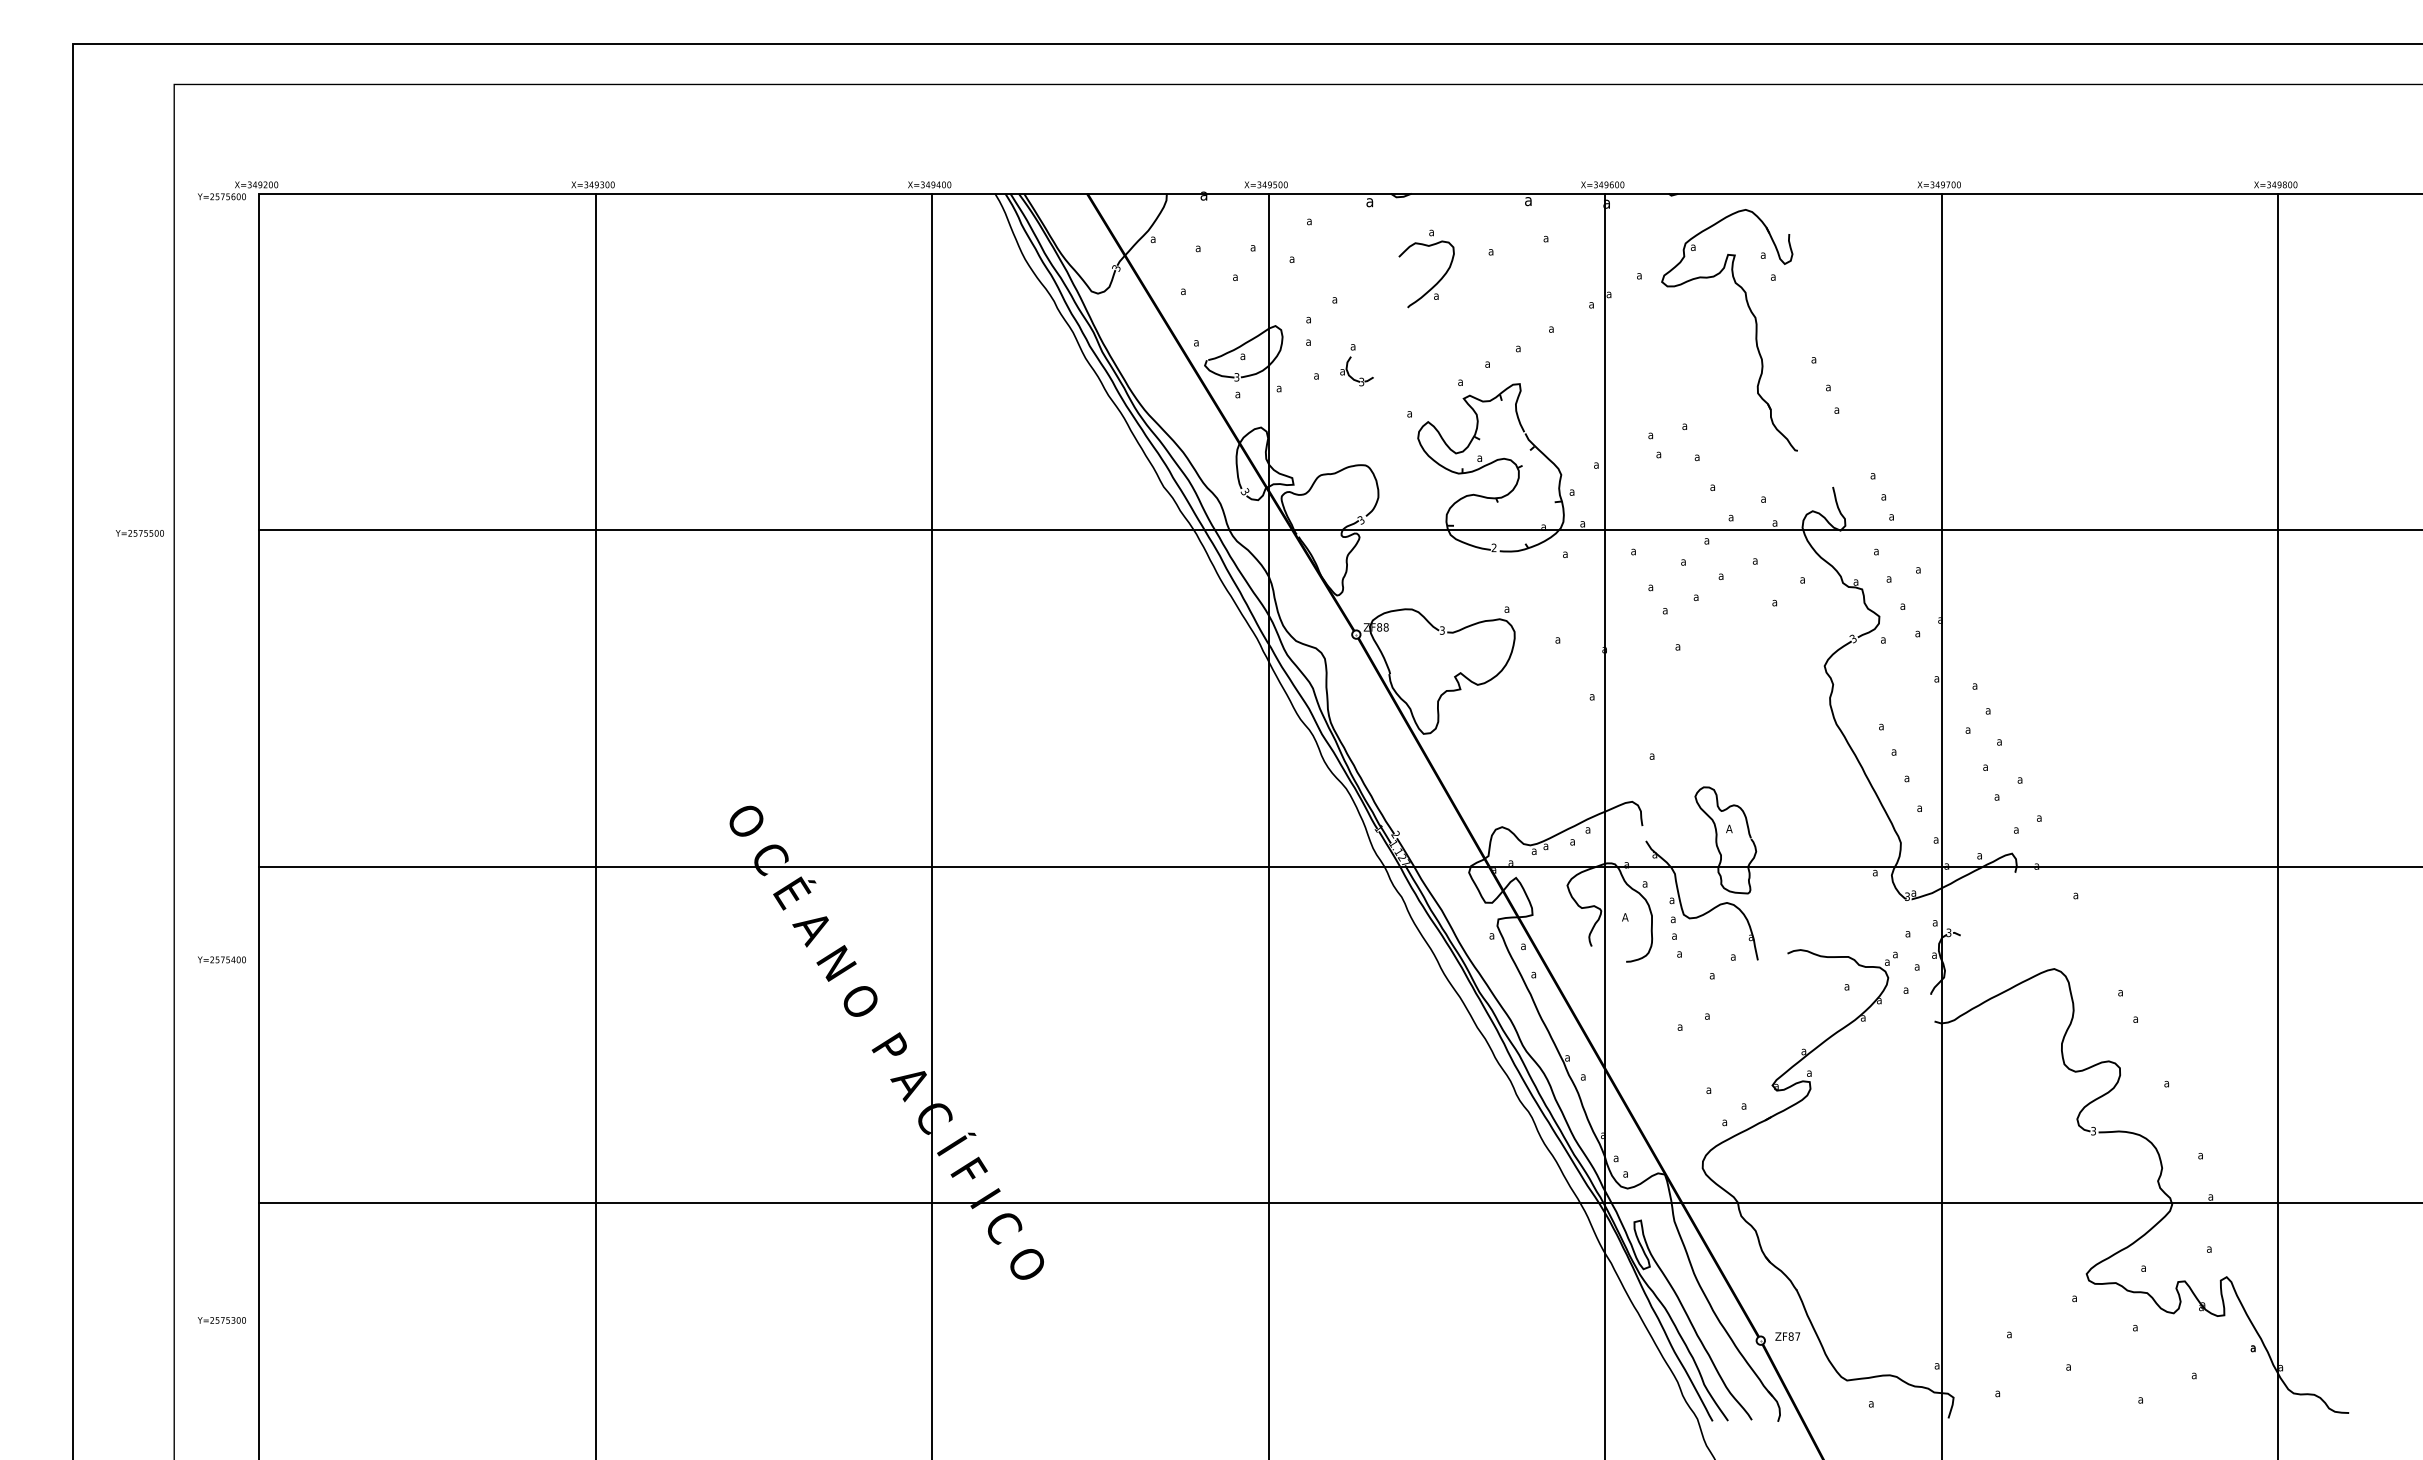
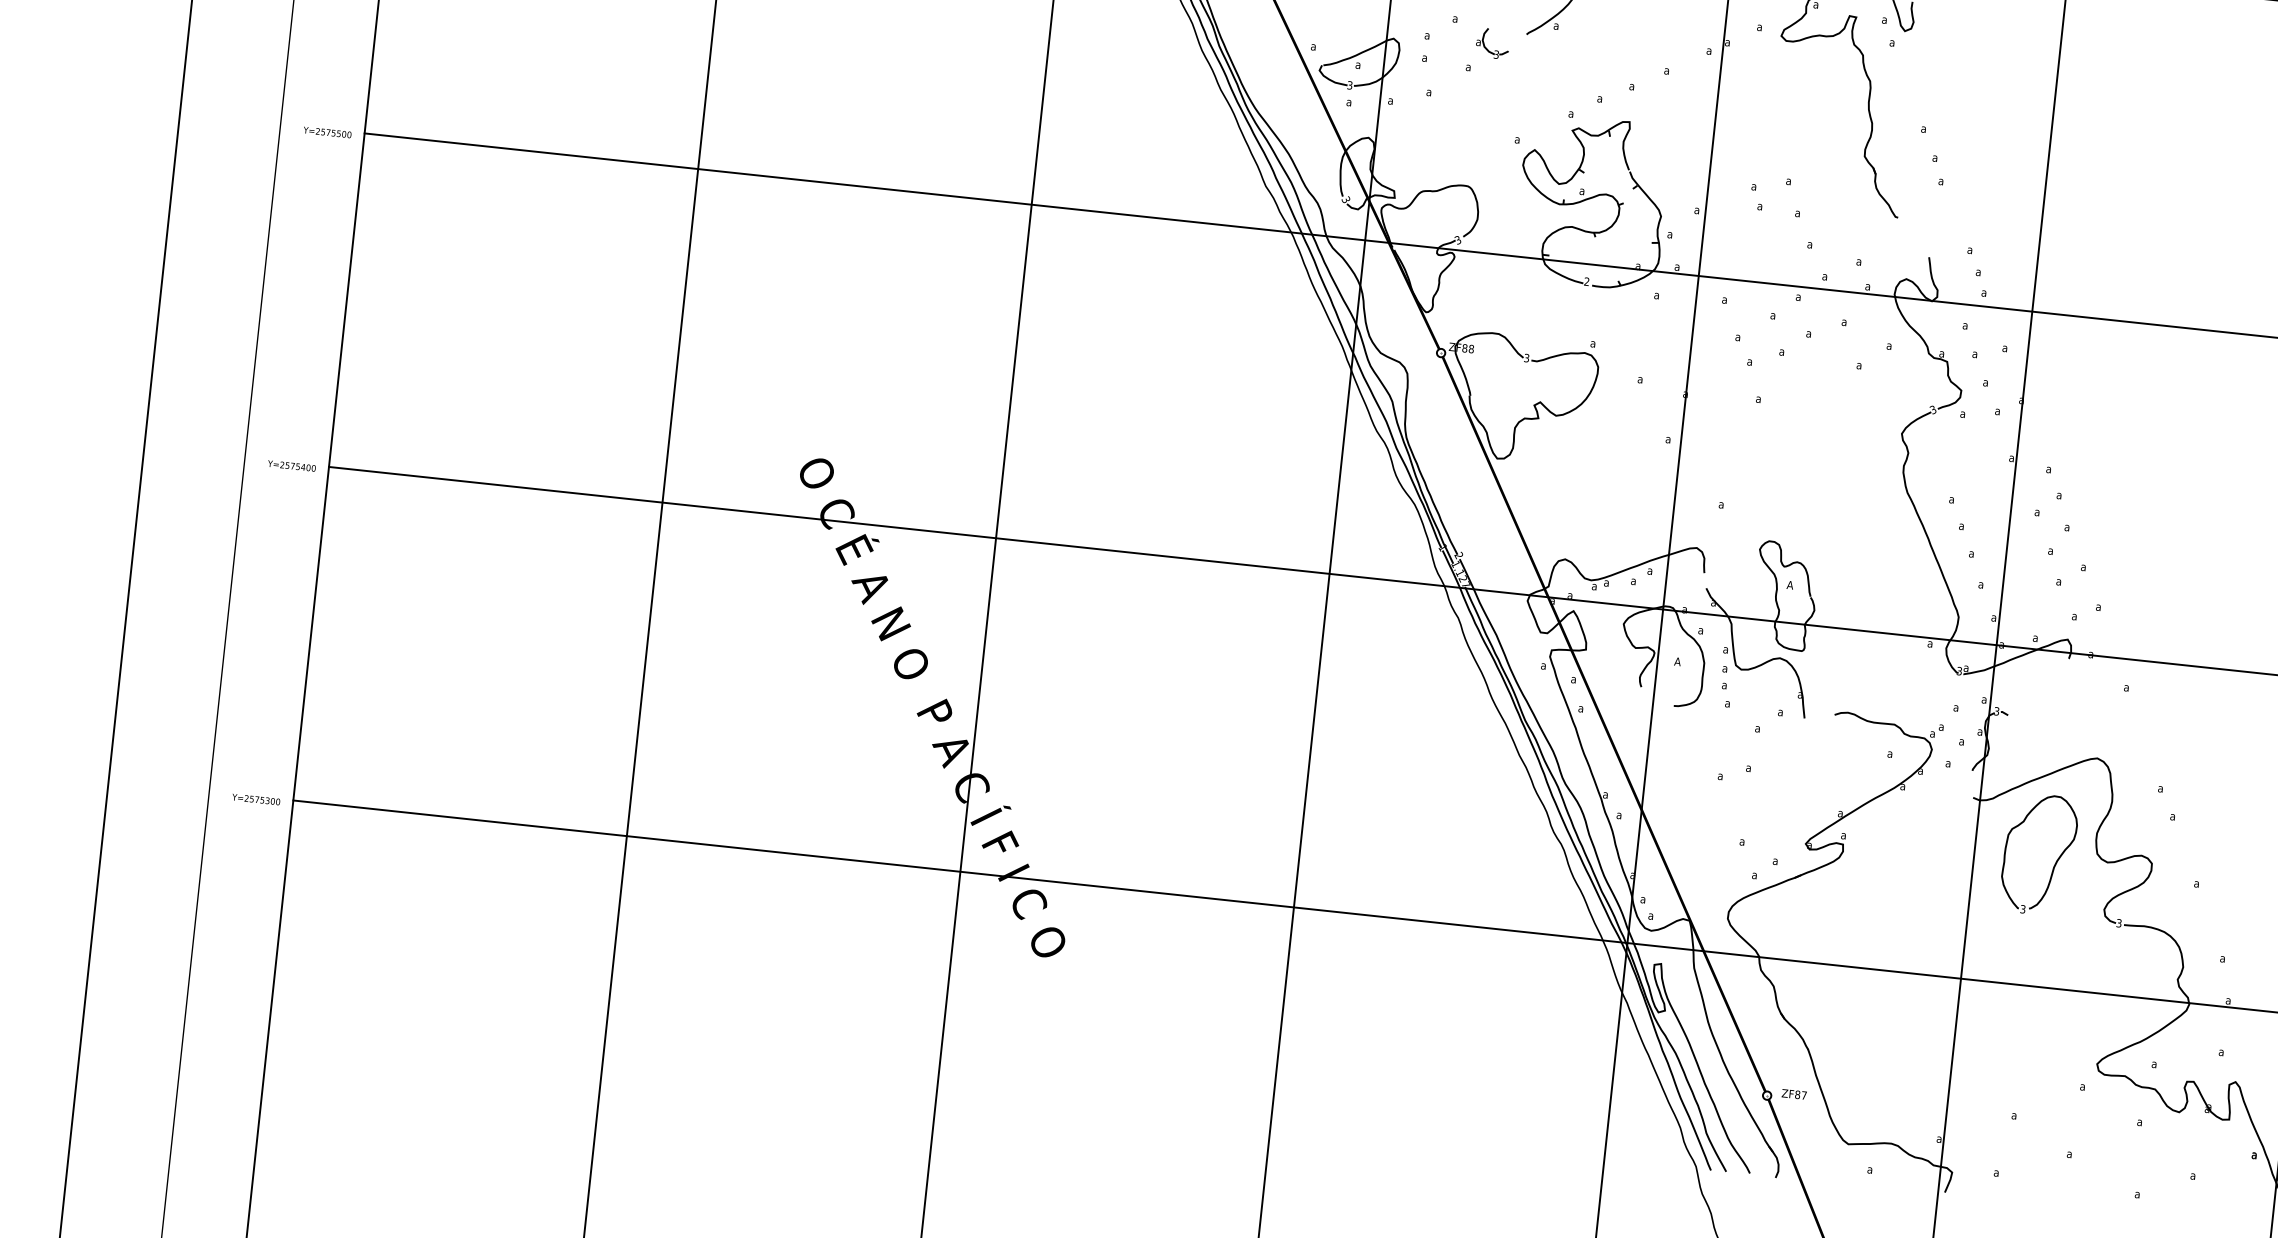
part: (1351, 376) -> (1486, 48), moved
text: (139, 533) -> (327, 132), moved
text: (221, 959) -> (291, 465), moved
part: (2023, 1076) -> (2055, 861), added
text: (221, 1320) -> (255, 799), moved

